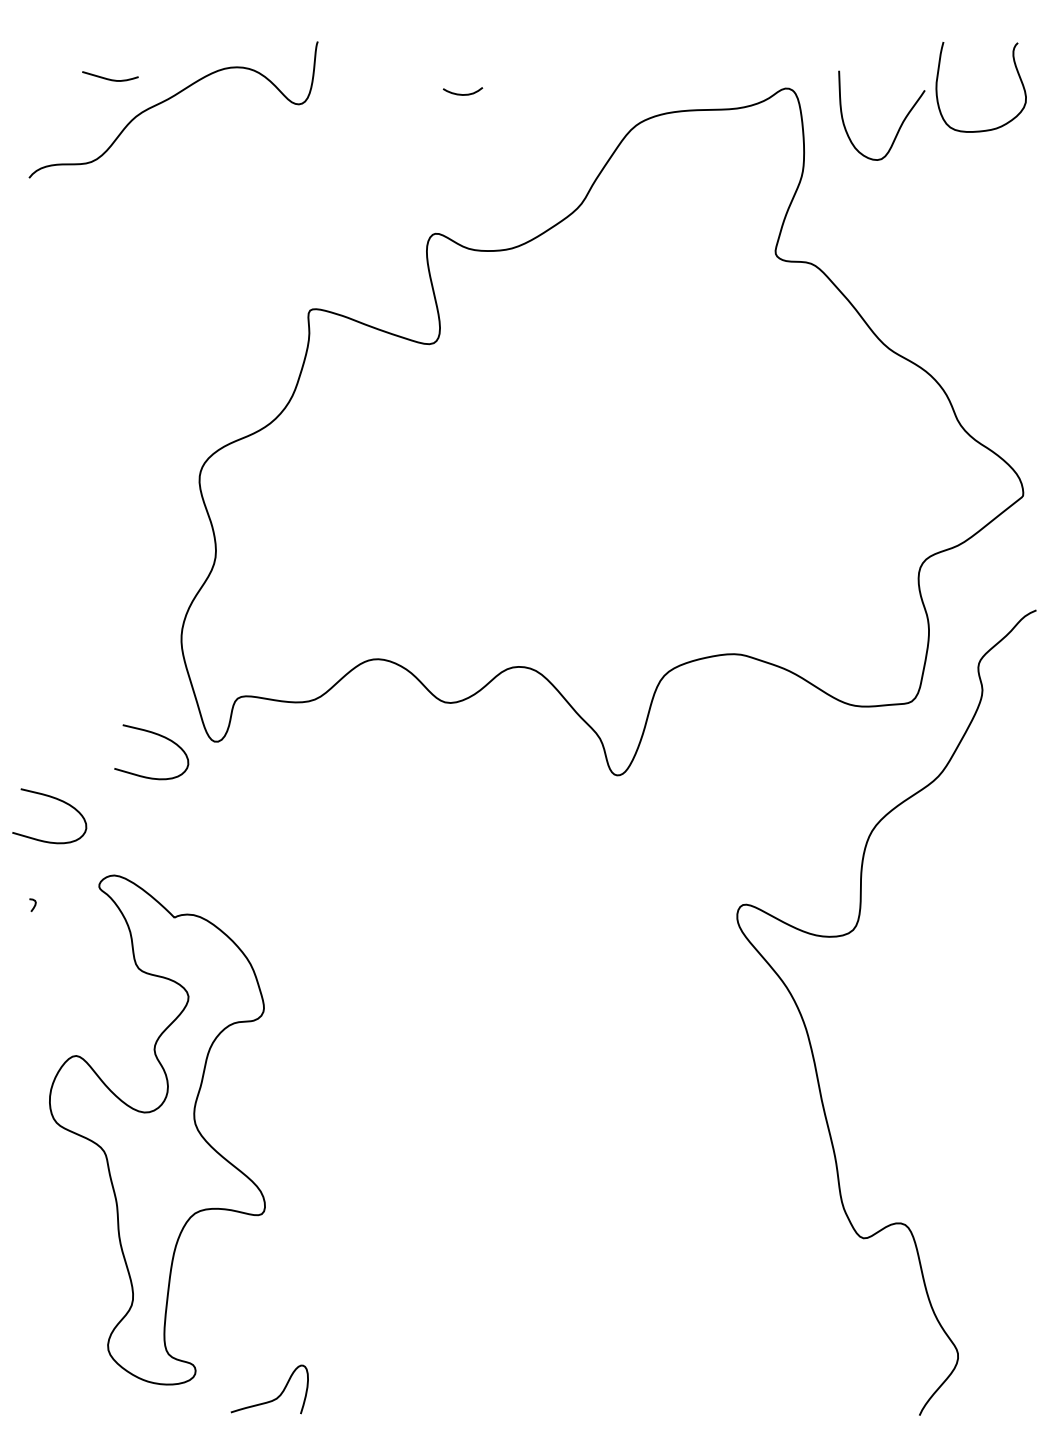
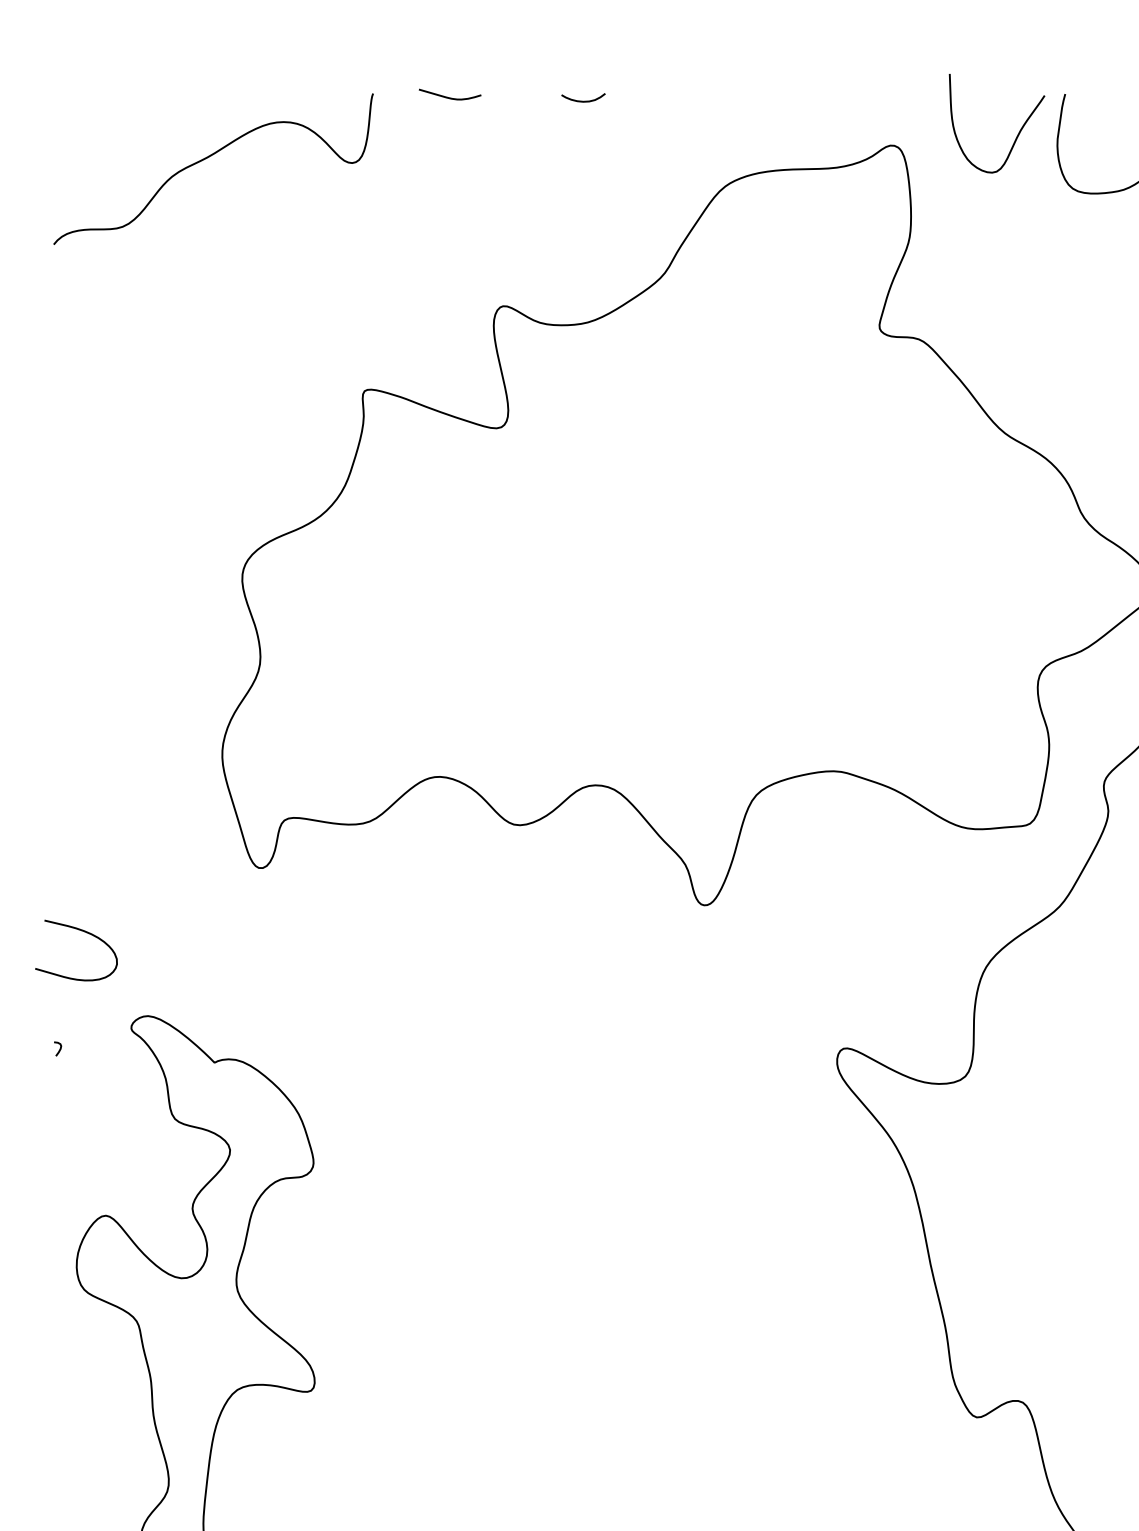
curve: (109, 78) -> (449, 96), moved
curve: (463, 94) -> (584, 101), moved
curve: (900, 124) -> (1017, 133), moved
curve: (159, 736) -> (197, 862), removed

